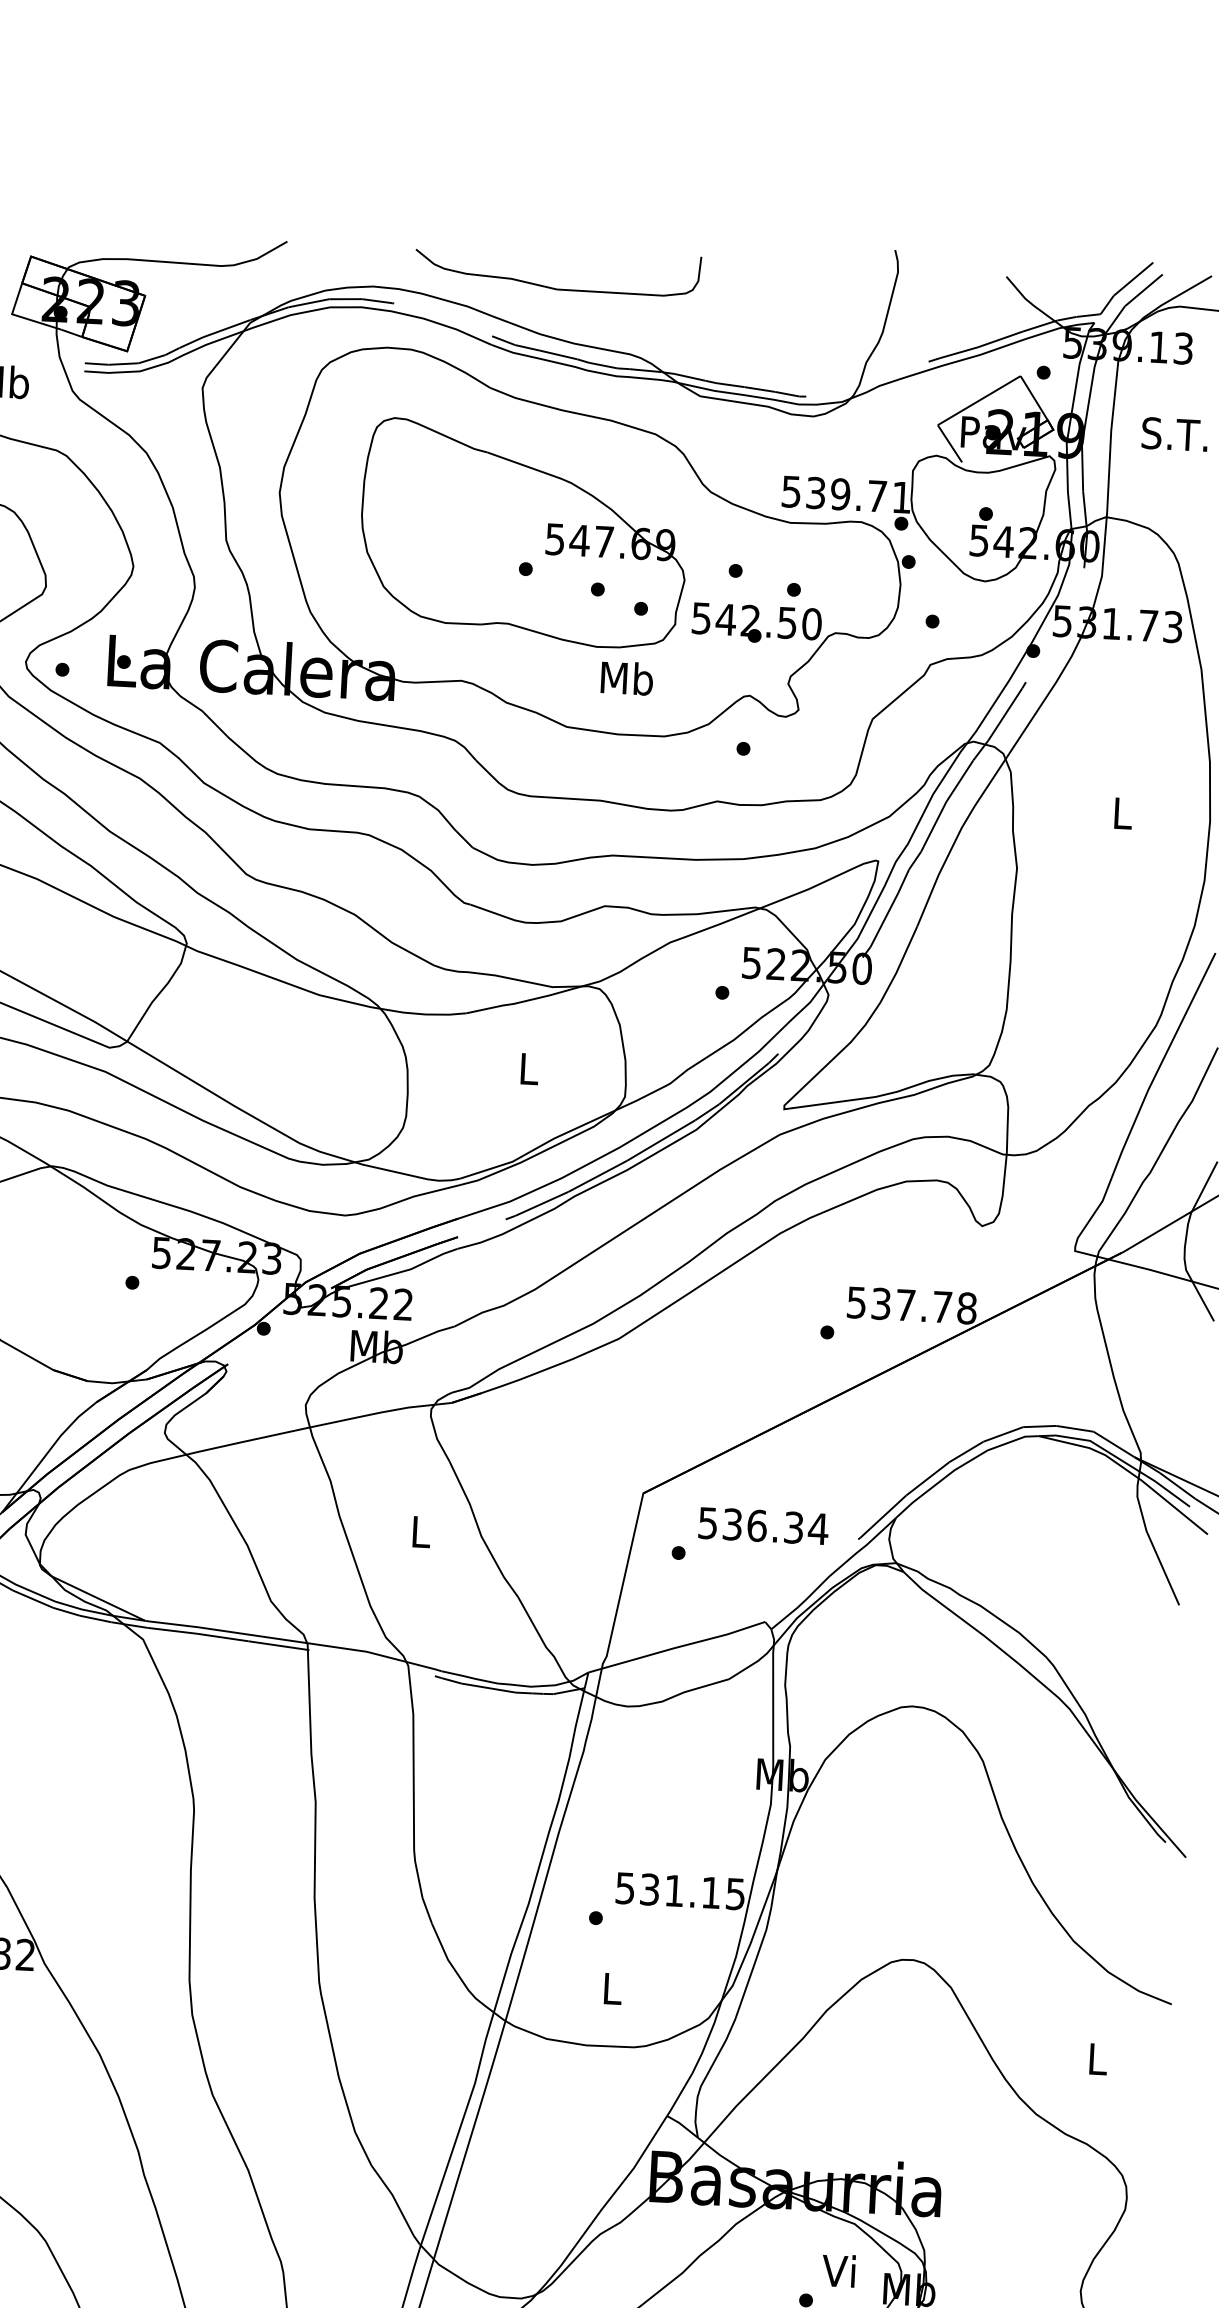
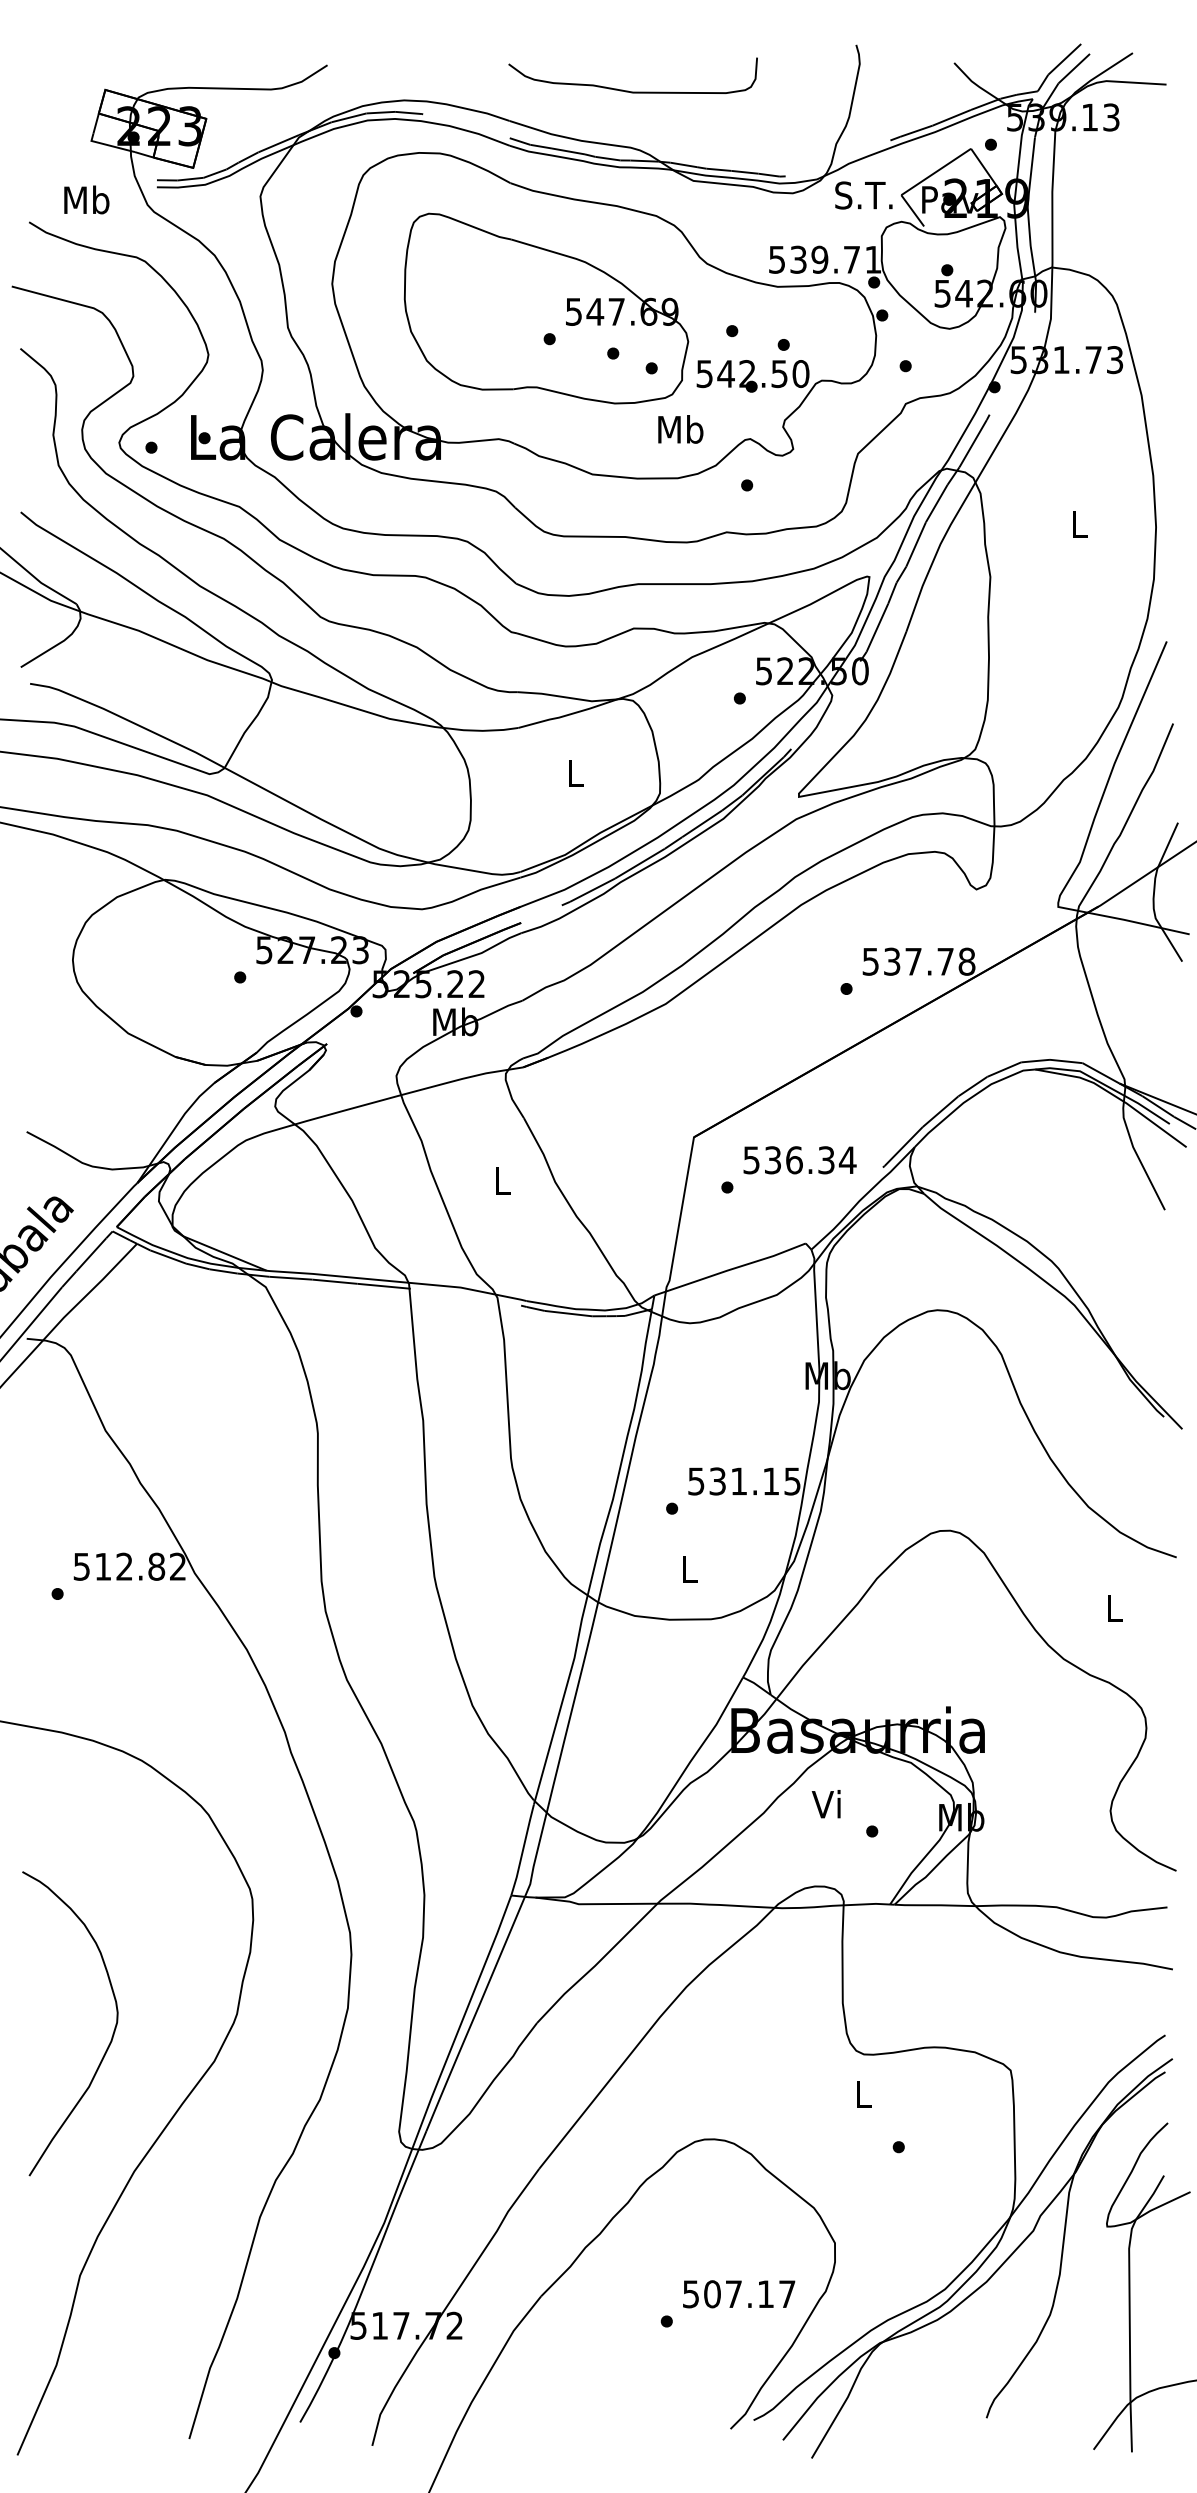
curve: (551, 286) -> (628, 90), moved
text: (1174, 434) -> (863, 195), moved
text: (626, 678) -> (680, 429), moved
text: (837, 2271) -> (825, 1804), moved

